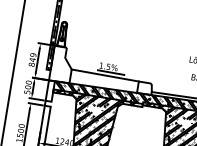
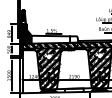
hatch: (59, 74) -> (25, 39), added

